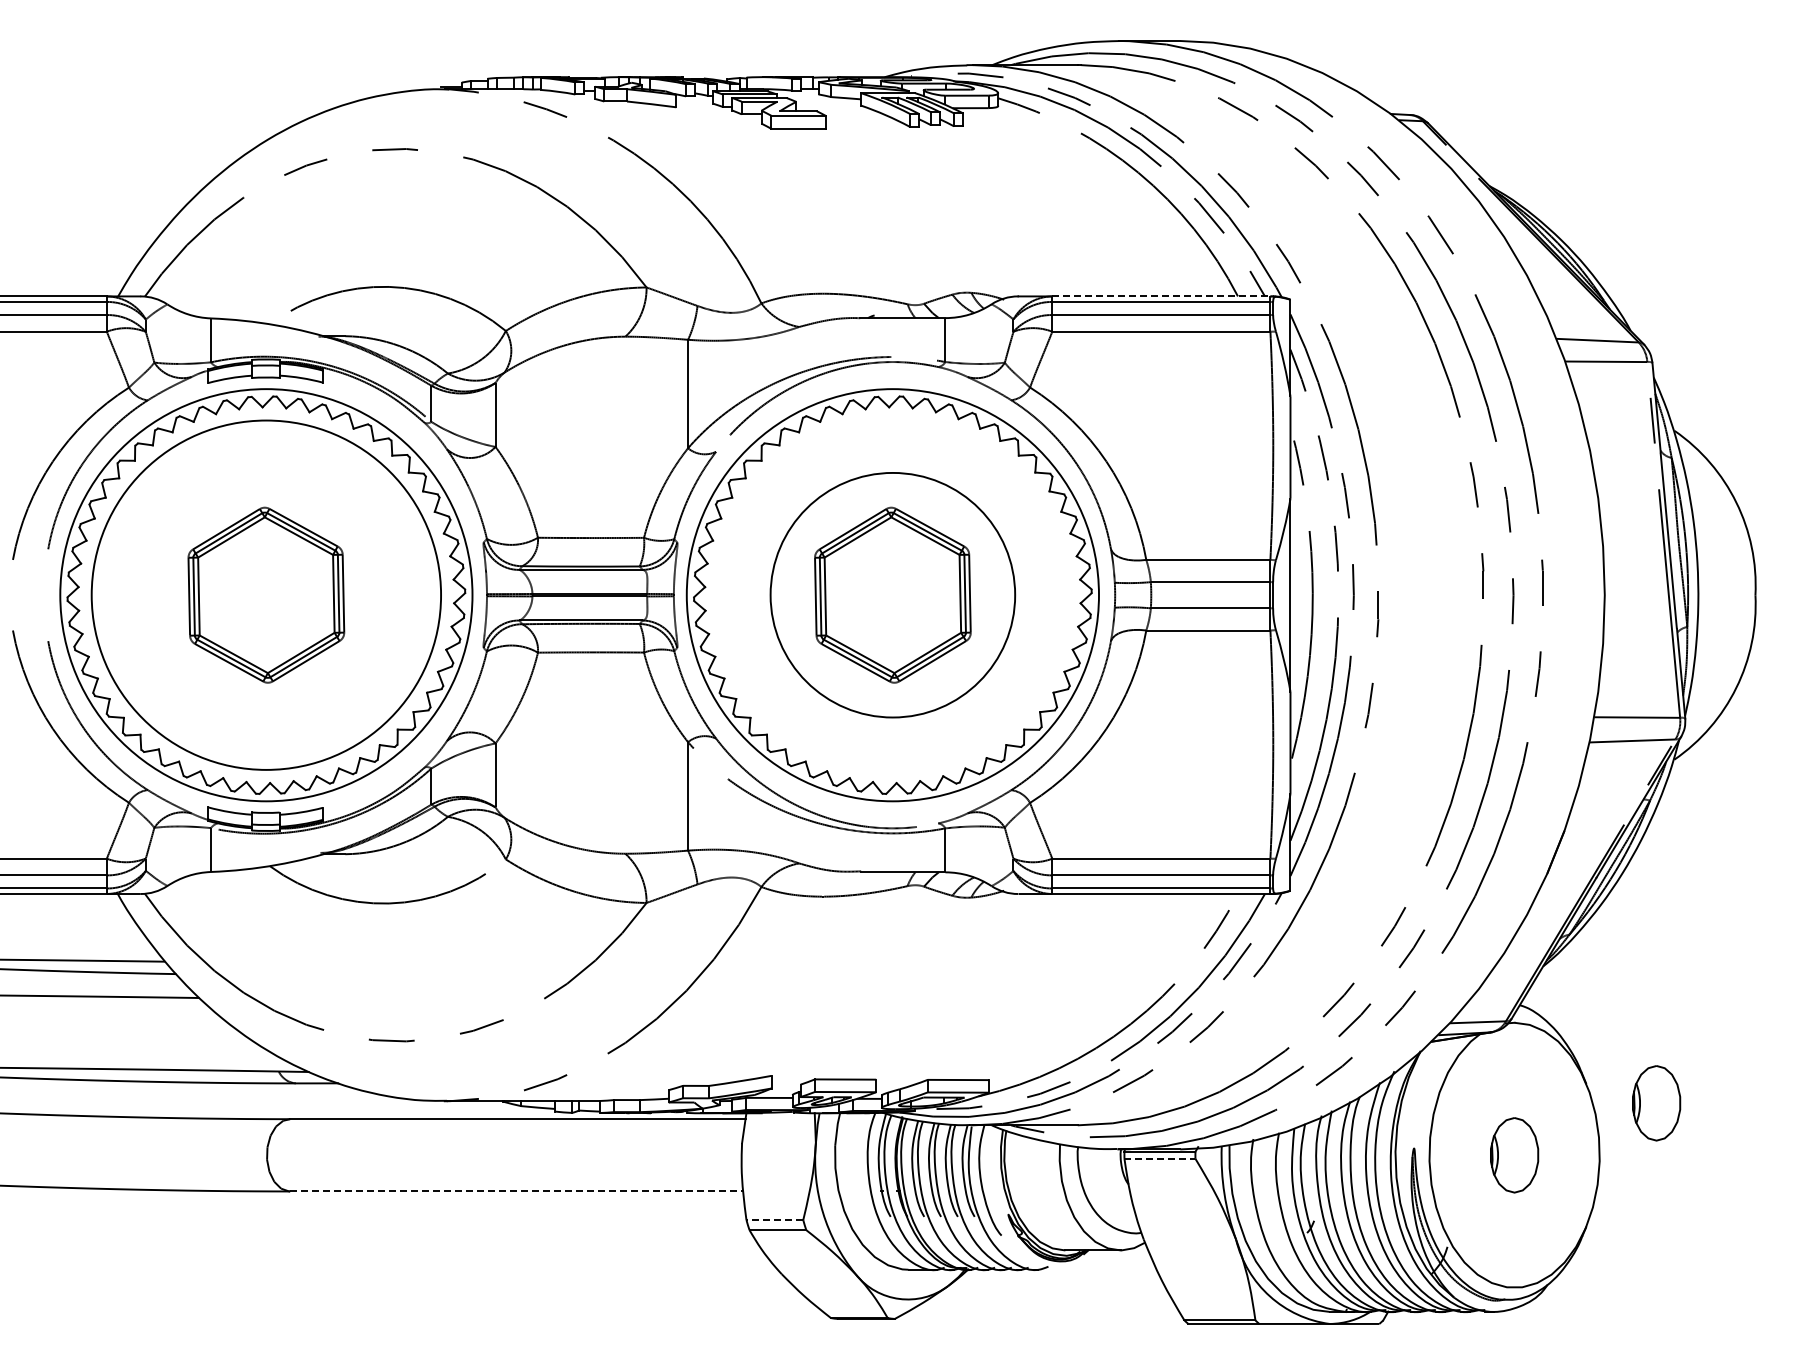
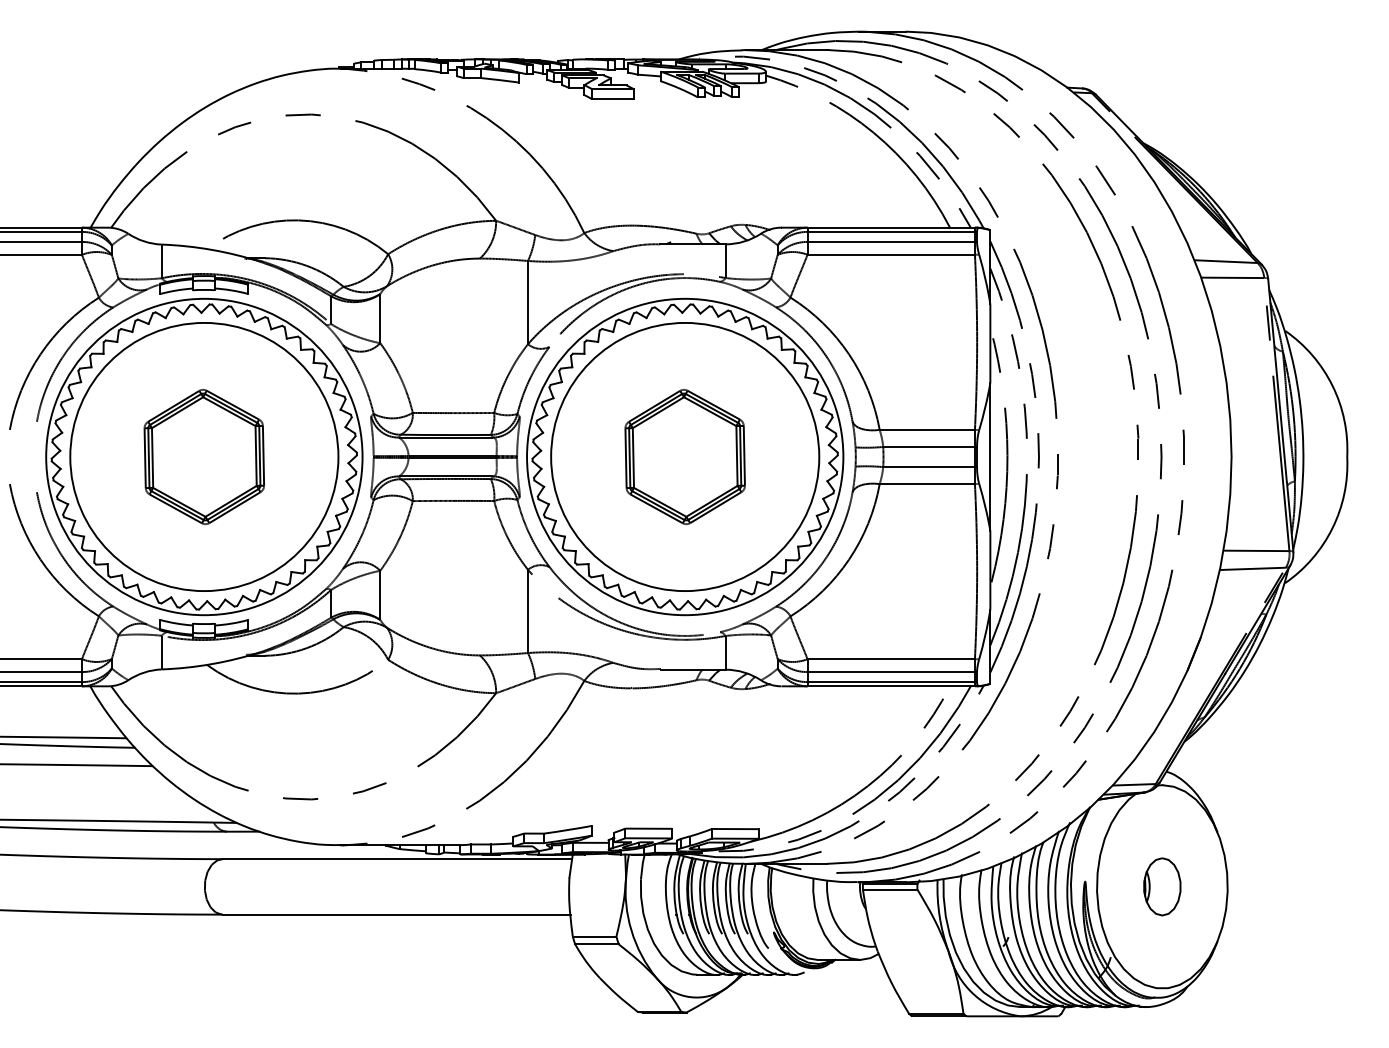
line: (1161, 296) -> (891, 227), dashed -> solid
circle: (892, 594) -> (684, 456), size x1.43
part: (1656, 1103) -> (1271, 847), removed
line: (1160, 1158) -> (890, 889), dashed -> solid
line: (517, 1191) -> (397, 914), dashed -> solid
line: (774, 1220) -> (594, 936), dashed -> solid

